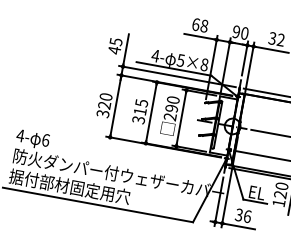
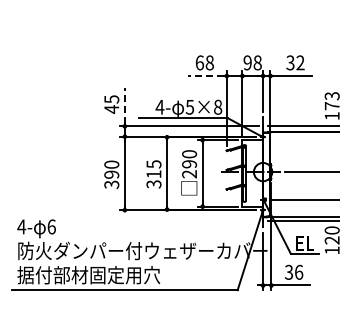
text: (244, 33) -> (257, 62), 90 -> 98
line: (199, 37) -> (206, 76), solid -> dashed
line: (125, 49) -> (124, 105), solid -> dashed
text: (104, 105) -> (111, 174), 320 -> 390

